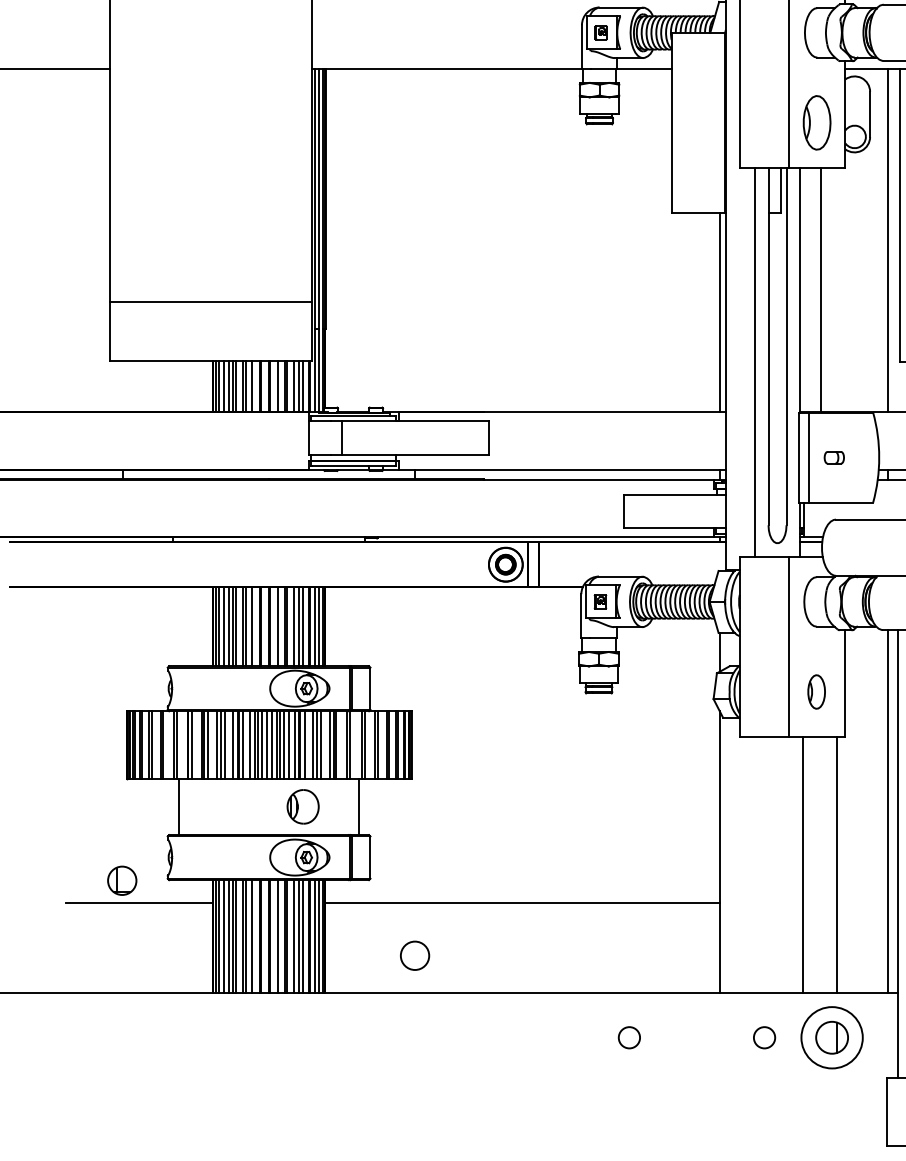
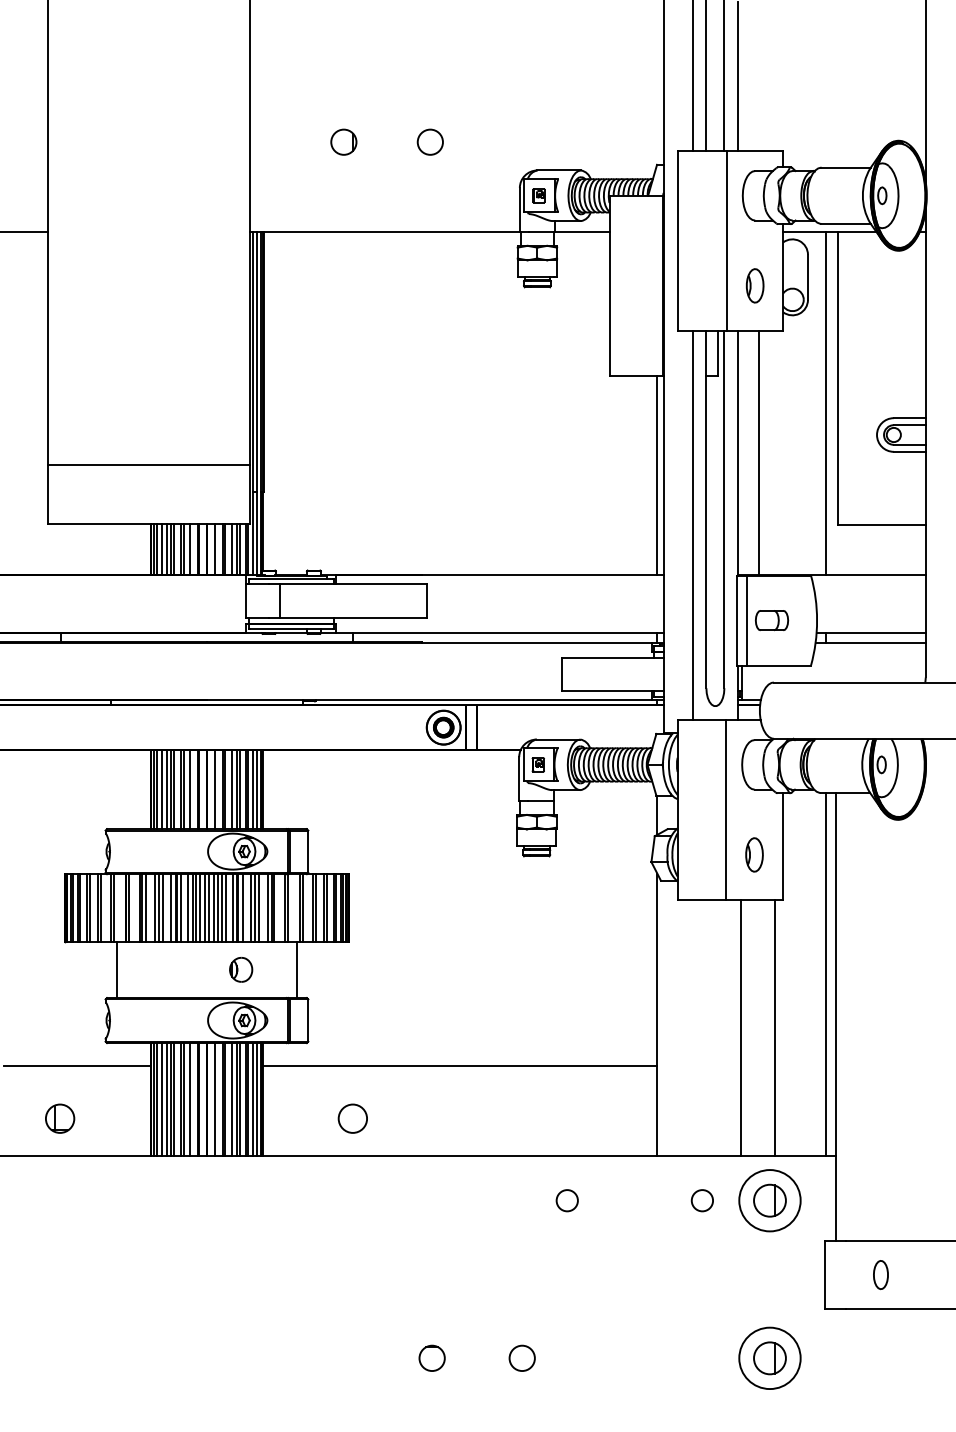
part: (817, 122) -> (755, 285), size x0.62
part: (834, 457) -> (772, 620), size x1.67
part: (303, 806) -> (241, 969), size x0.71
part: (122, 880) -> (60, 1118), moved

